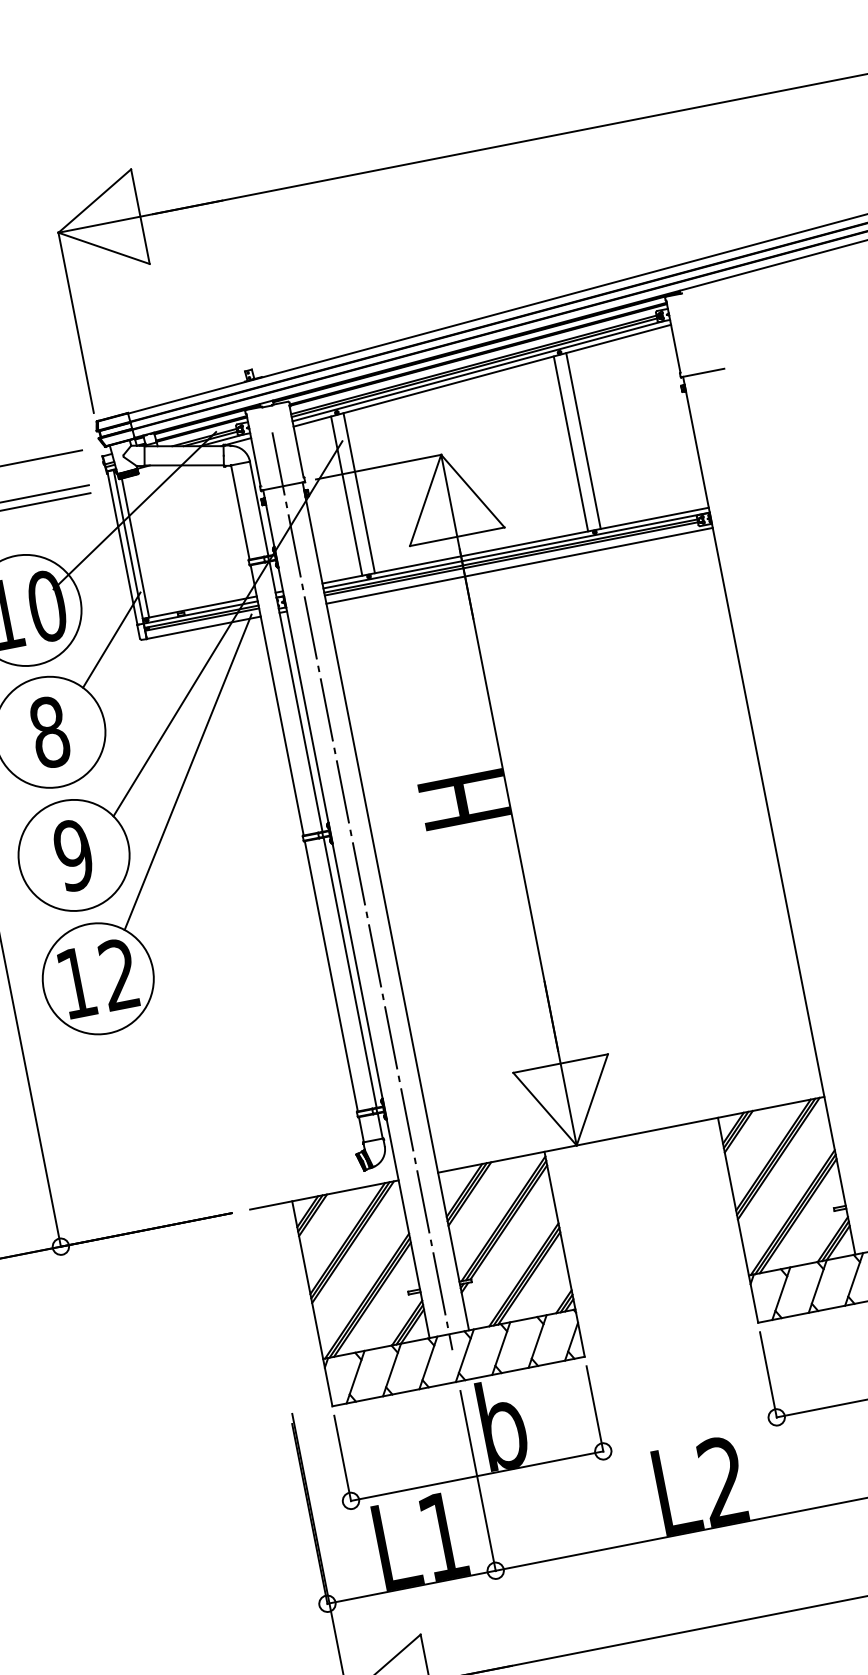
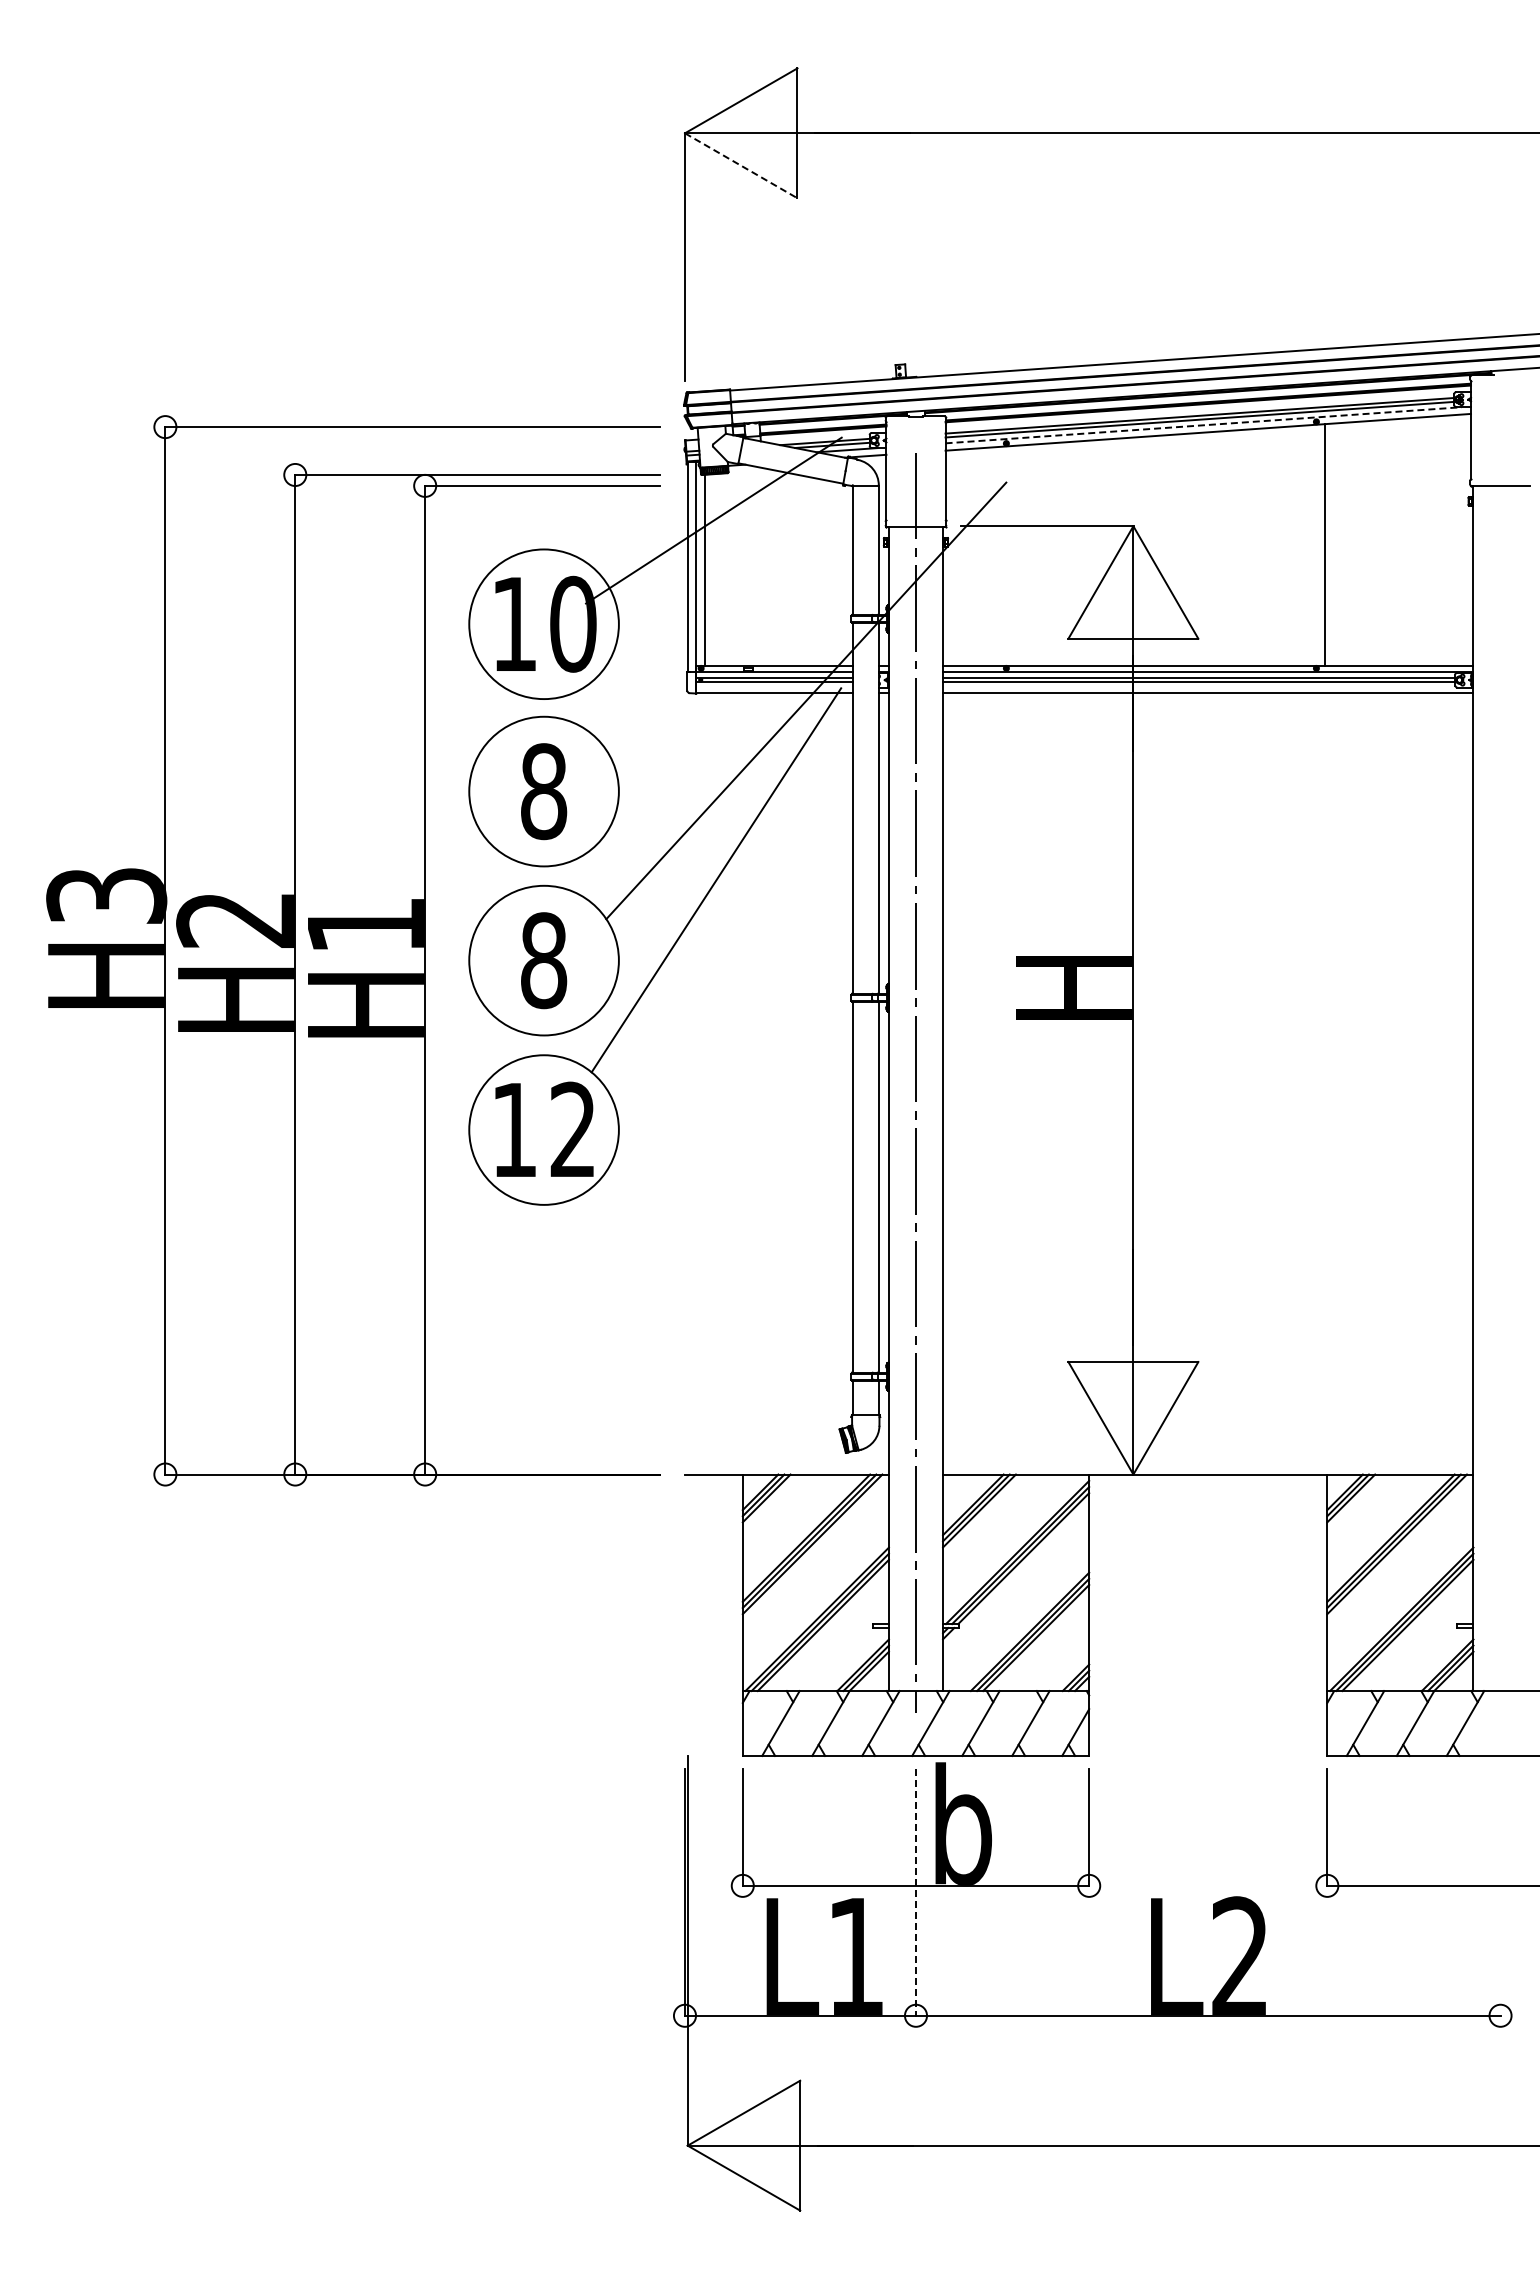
line: (104, 248) -> (741, 165), solid -> dashed
line: (477, 371) -> (1203, 425), solid -> dashed
line: (570, 444) -> (1307, 545), removed
line: (359, 493) -> (1015, 555), removed
line: (346, 496) -> (997, 556), removed
line: (111, 639) -> (649, 685), removed
text: (73, 855) -> (543, 960), 9 -> 8
line: (477, 1481) -> (915, 1892), solid -> dashed

